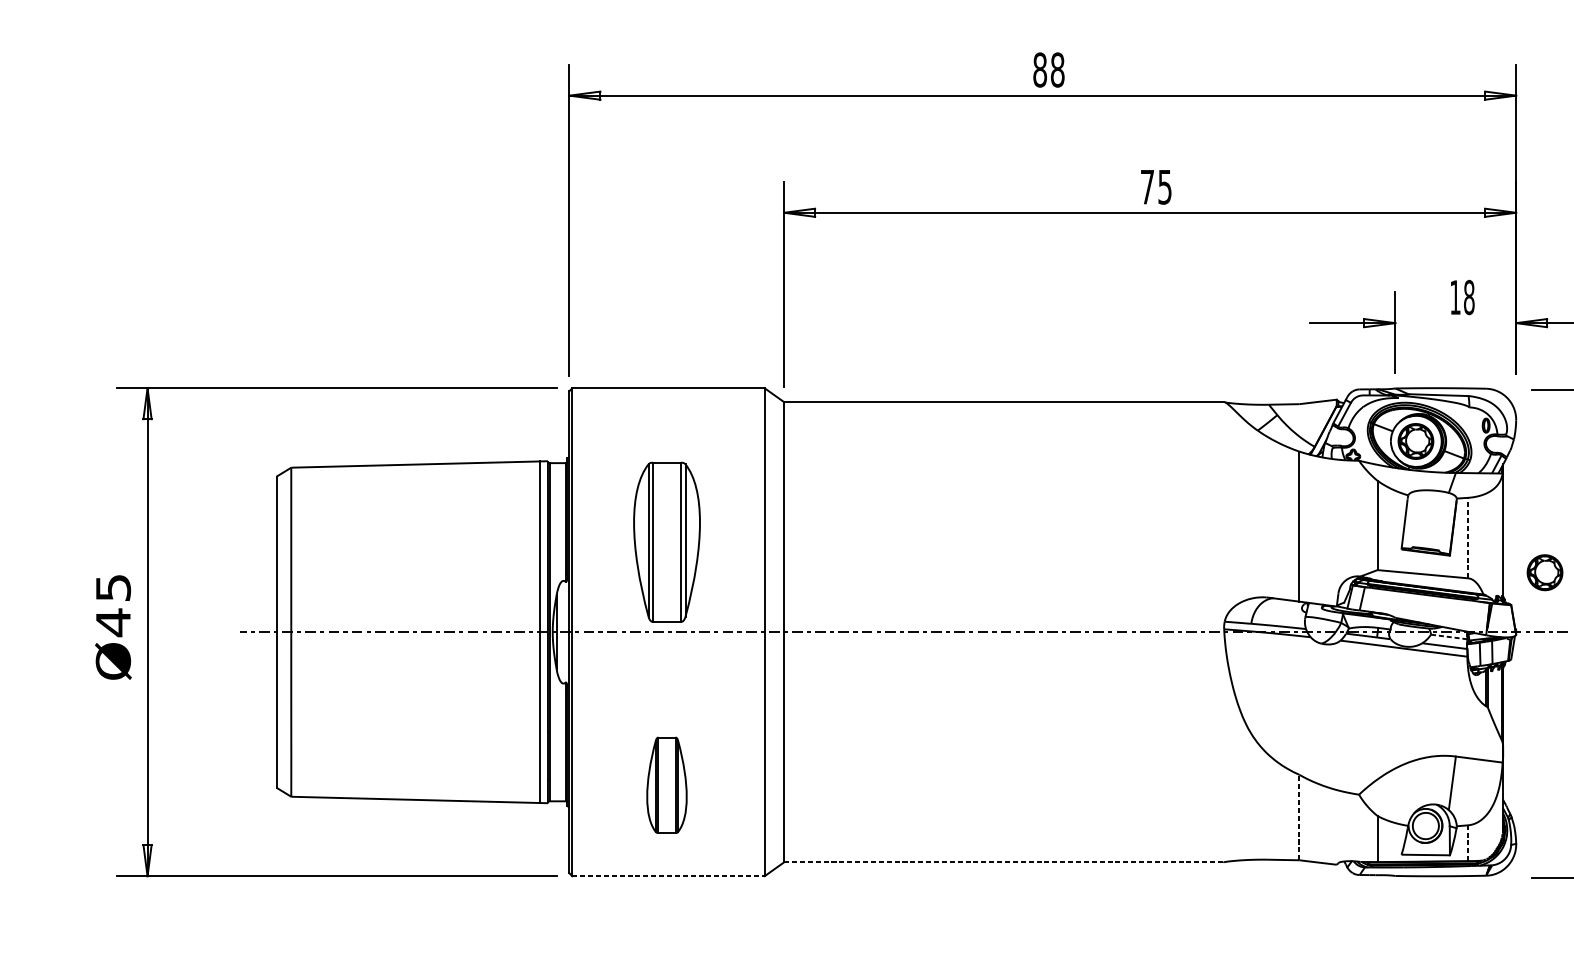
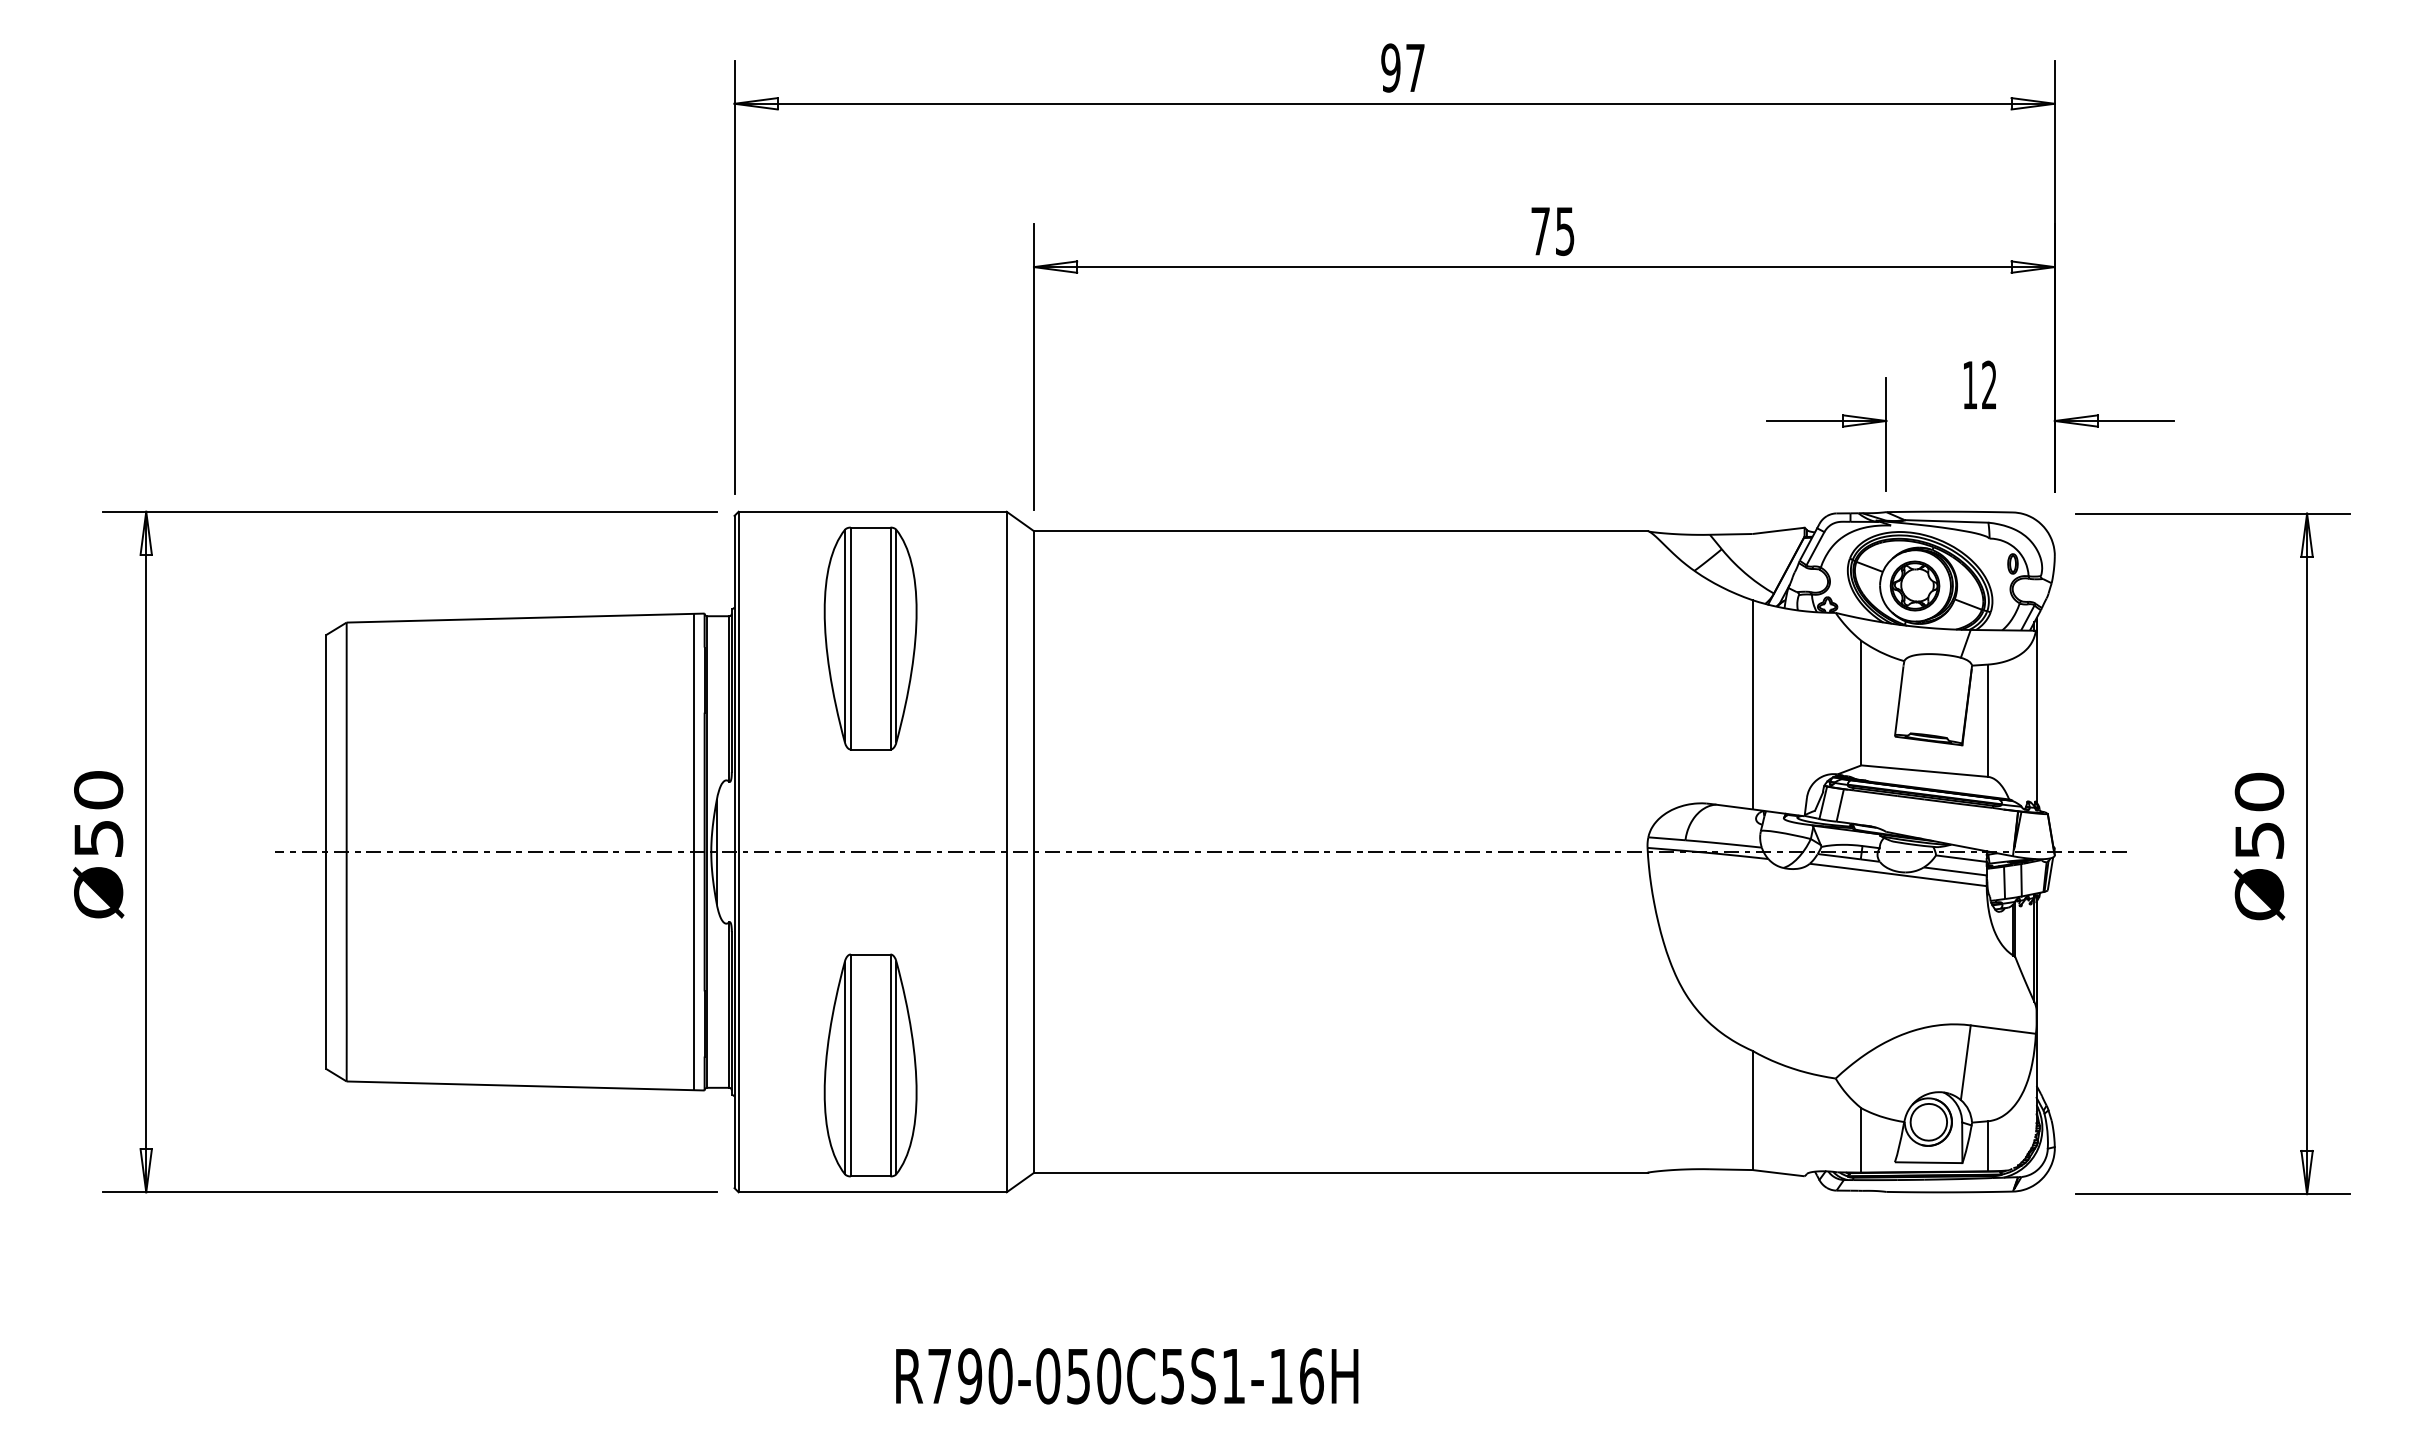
text: (1049, 69) -> (1403, 67), 88 -> 97
text: (1469, 296) -> (1989, 384), 18 -> 12
line: (1467, 537) -> (1987, 720), dashed -> solid
part: (666, 542) -> (870, 638), moved
part: (1544, 572) -> (2094, 768), removed
text: (113, 606) -> (98, 815), Ø45 -> Ø50
line: (1449, 636) -> (1961, 858), dashed -> solid
part: (666, 785) -> (870, 1065), size x1.67
line: (1299, 817) -> (1752, 1110), dashed -> solid
line: (1467, 842) -> (1987, 1145), dashed -> solid
line: (1003, 862) -> (1340, 1172), dashed -> solid
line: (669, 876) -> (873, 1192), dashed -> solid

